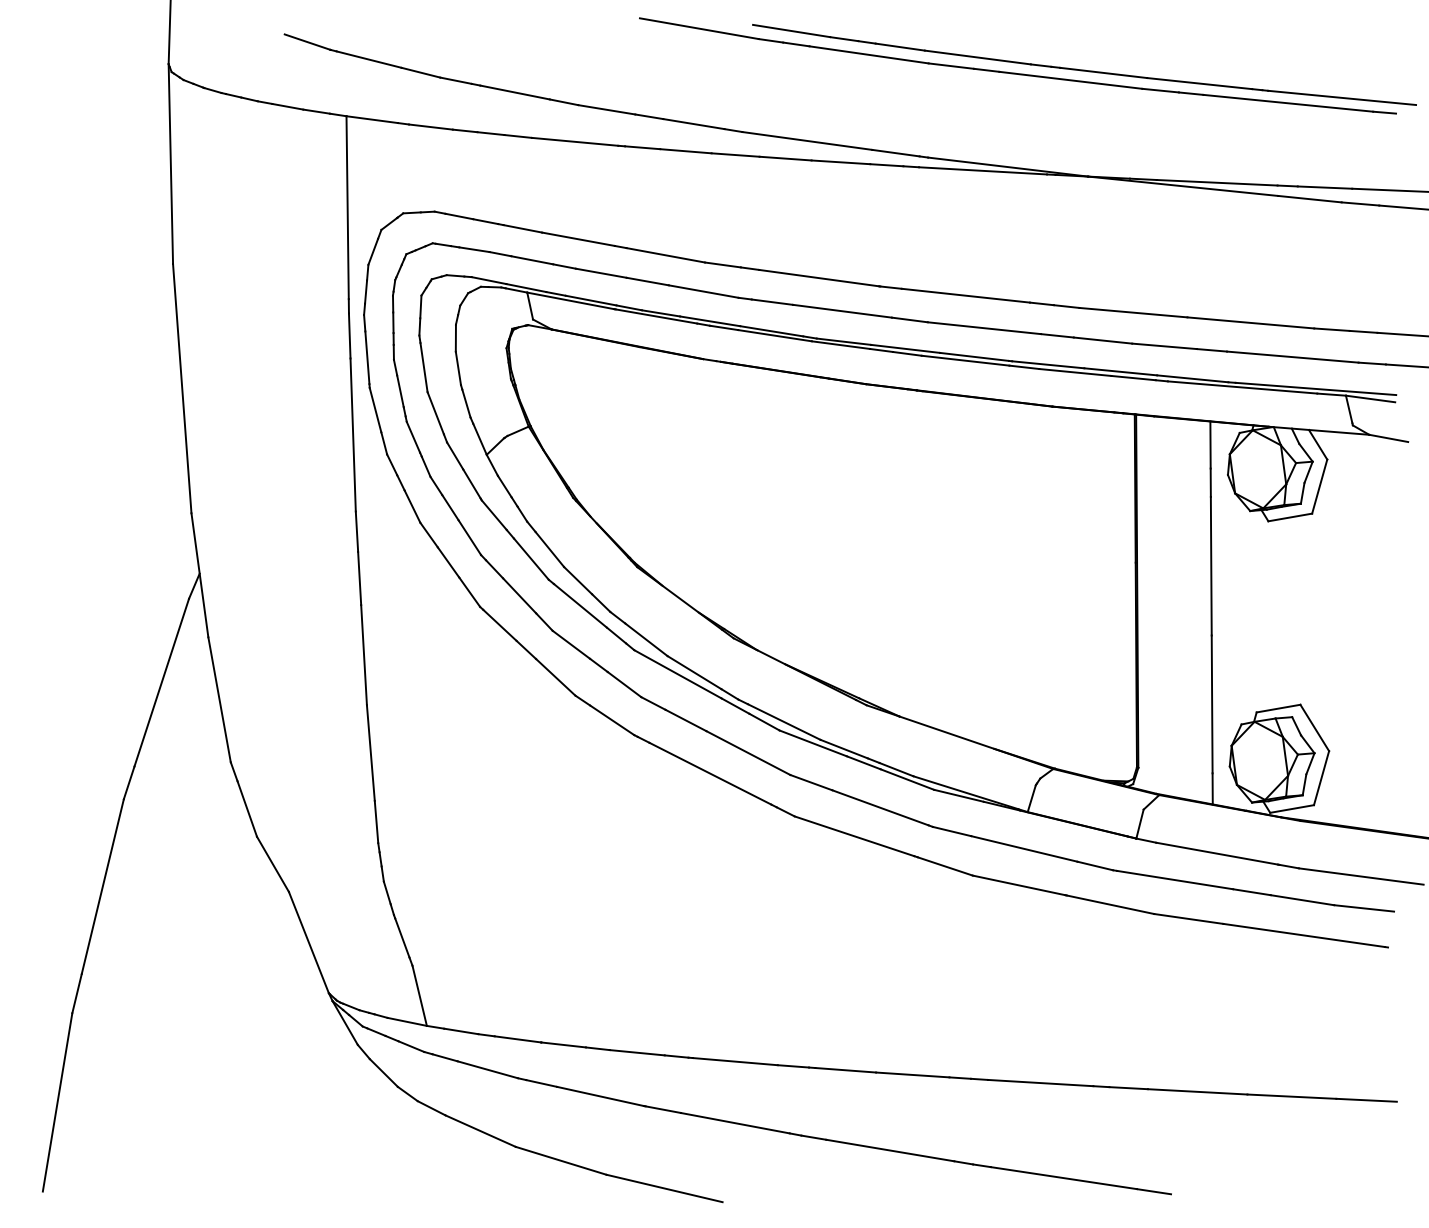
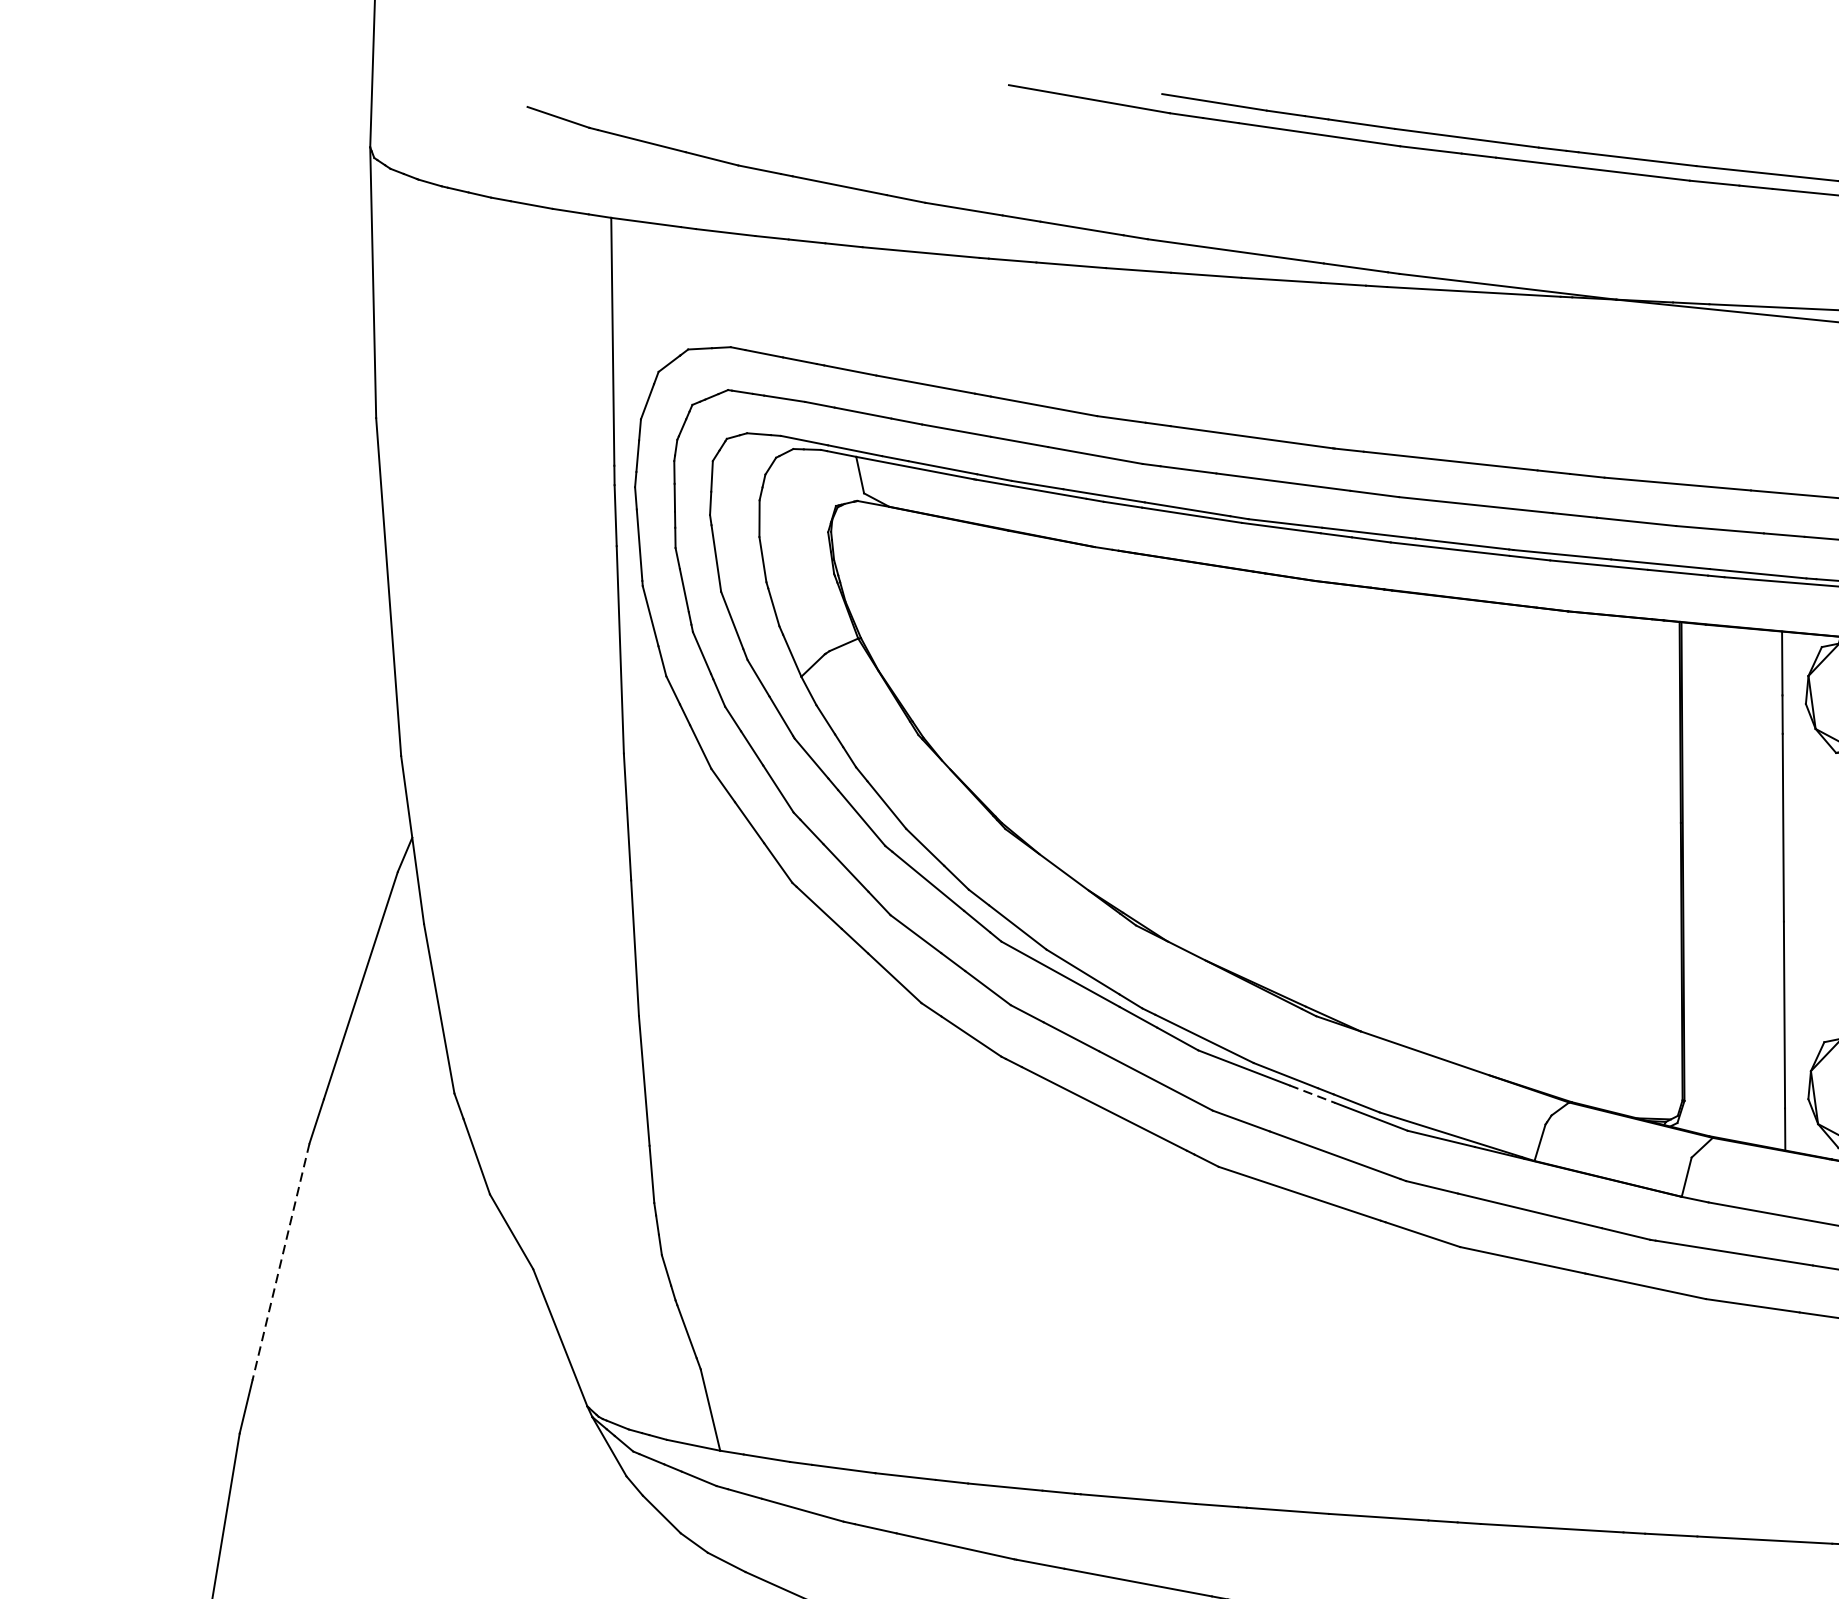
line: (864, 763) -> (1313, 1095), solid -> dashed
line: (102, 886) -> (280, 1261), solid -> dashed

